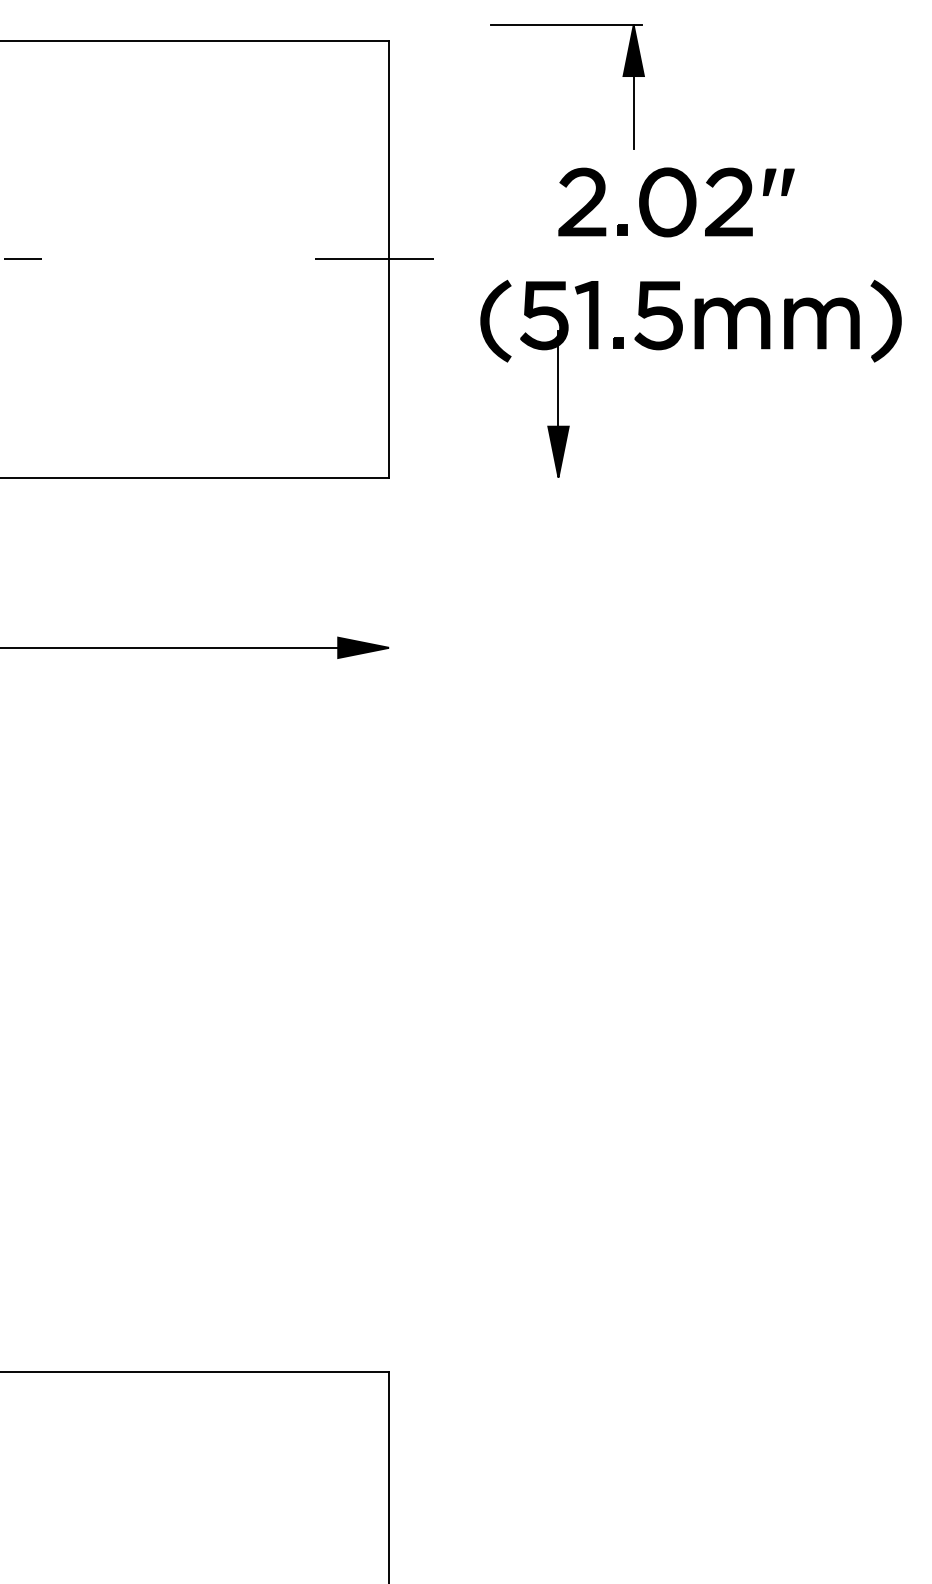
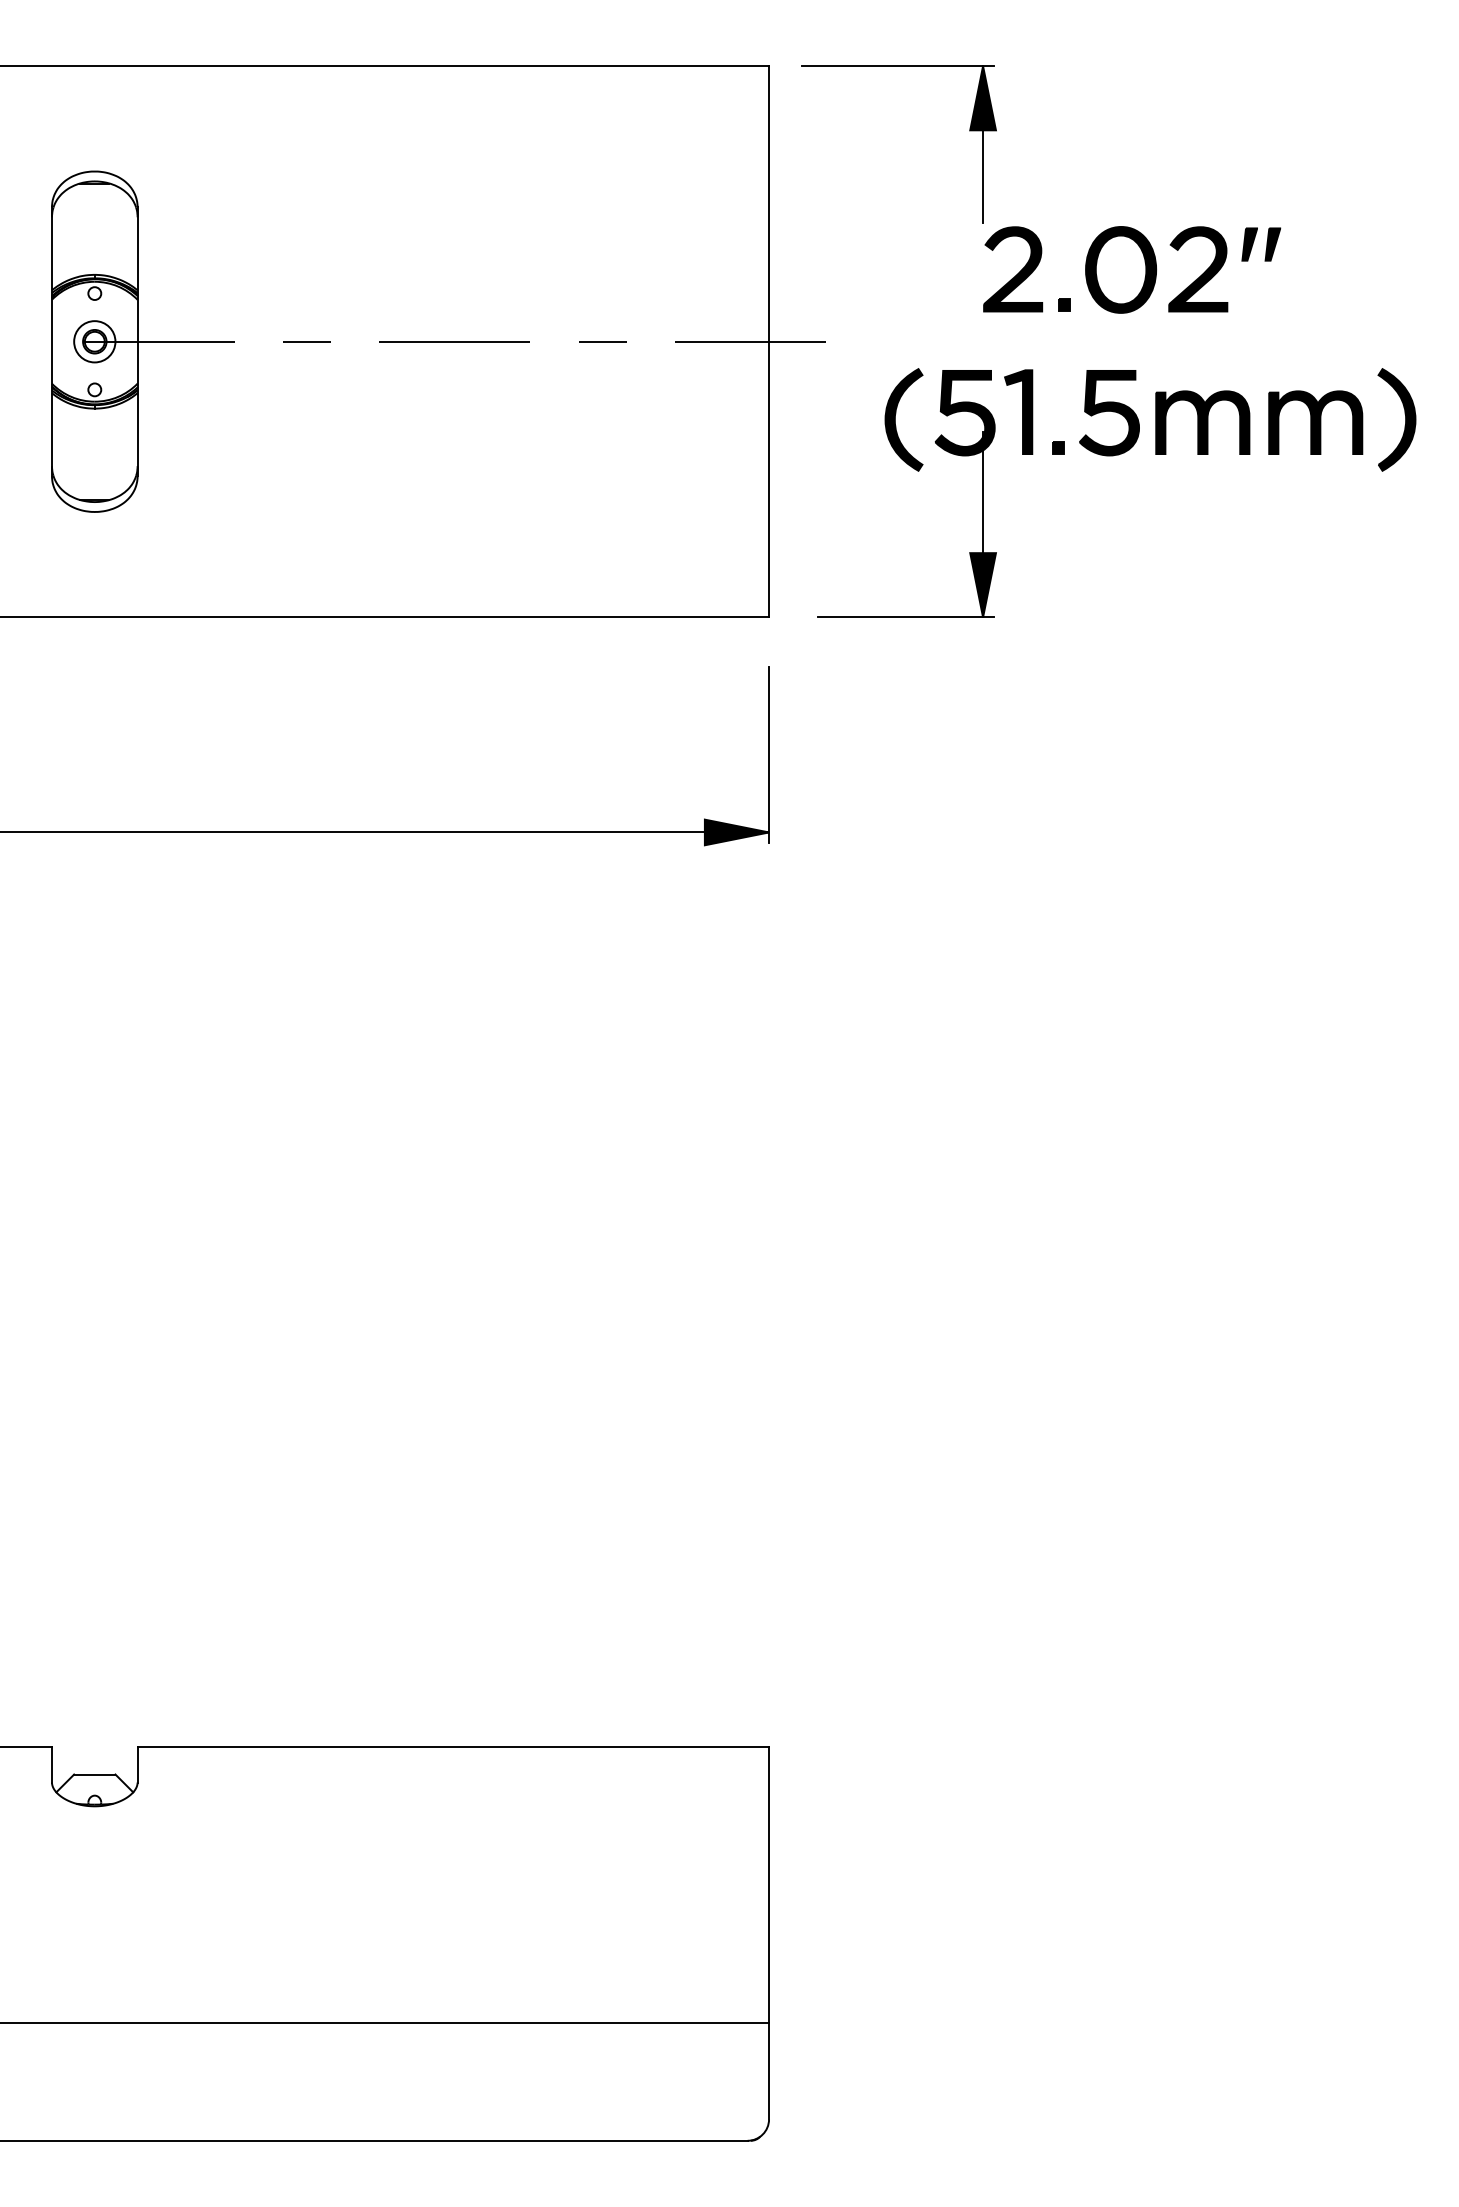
part: (622, 76) -> (969, 131), moved
line: (139, 259) -> (454, 341), added
line: (257, 259) -> (602, 341), added
line: (497, 477) -> (905, 617), added
line: (389, 586) -> (769, 755), added

